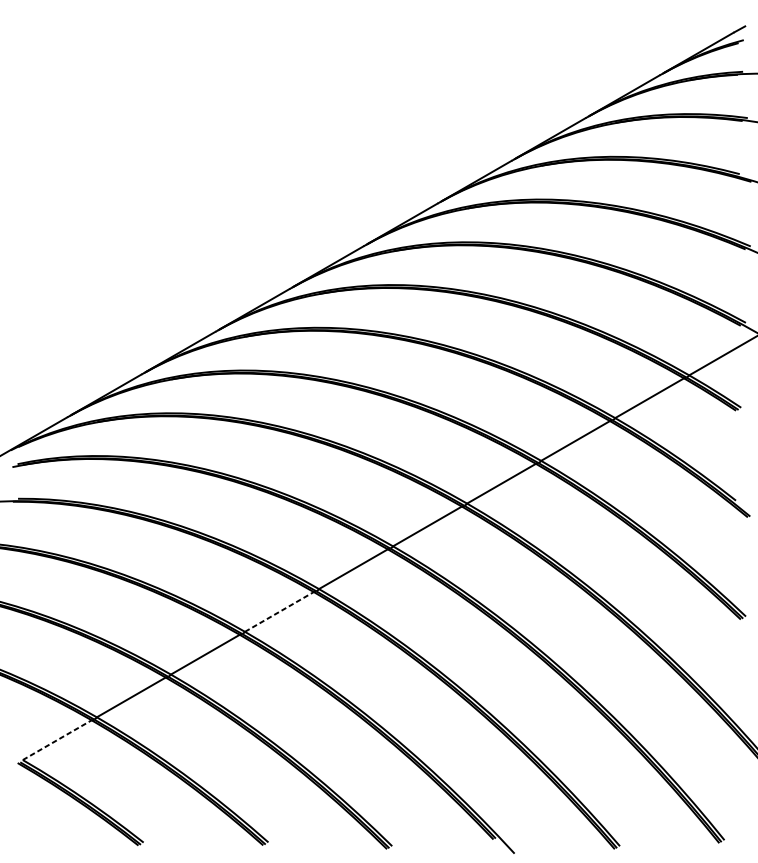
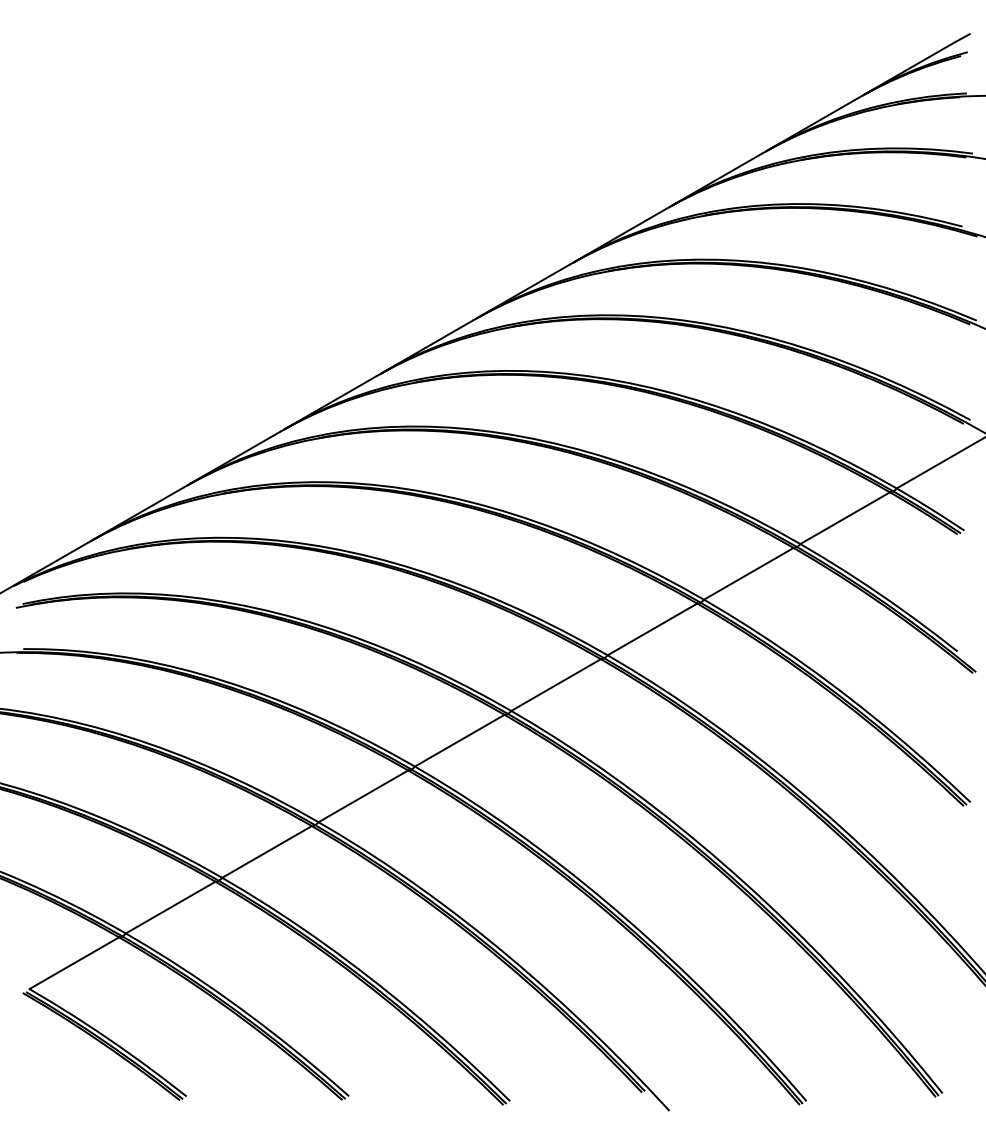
line: (279, 612) -> (363, 796), dashed -> solid
line: (57, 740) -> (74, 963), dashed -> solid

